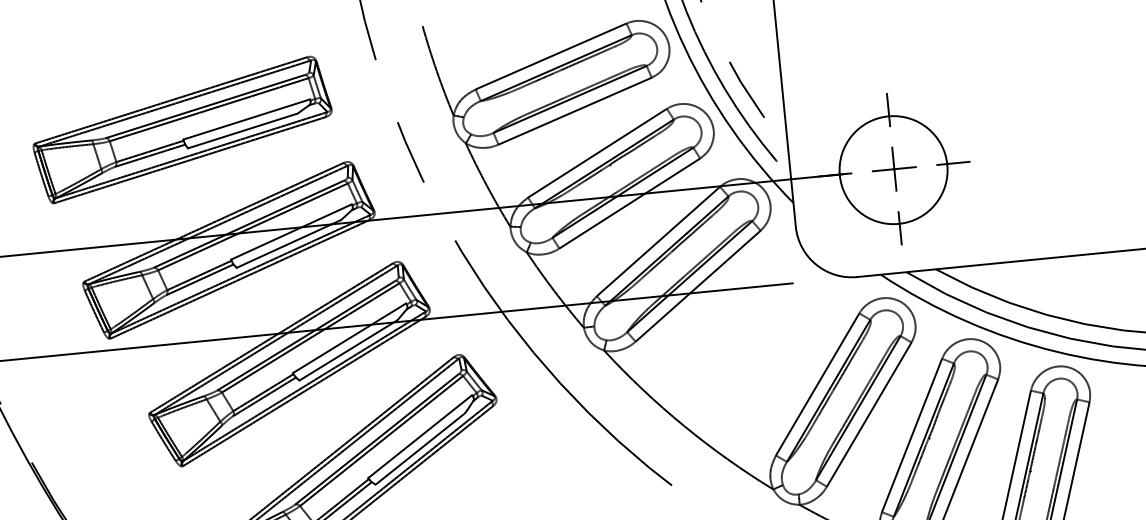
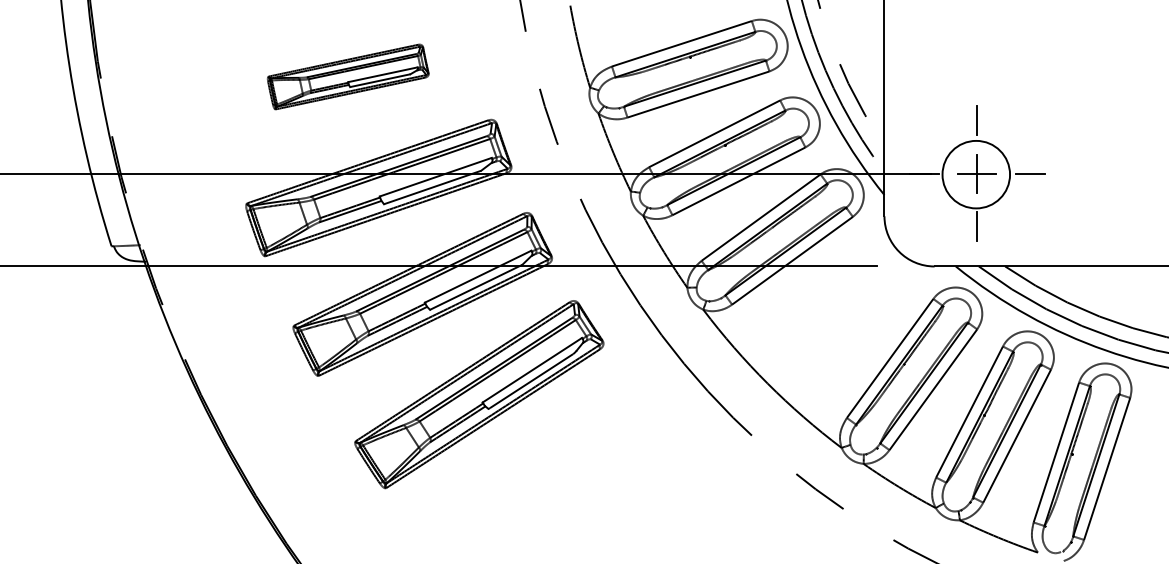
part: (183, 129) -> (348, 76), size x0.6
circle: (893, 169) -> (976, 174), size x0.7

